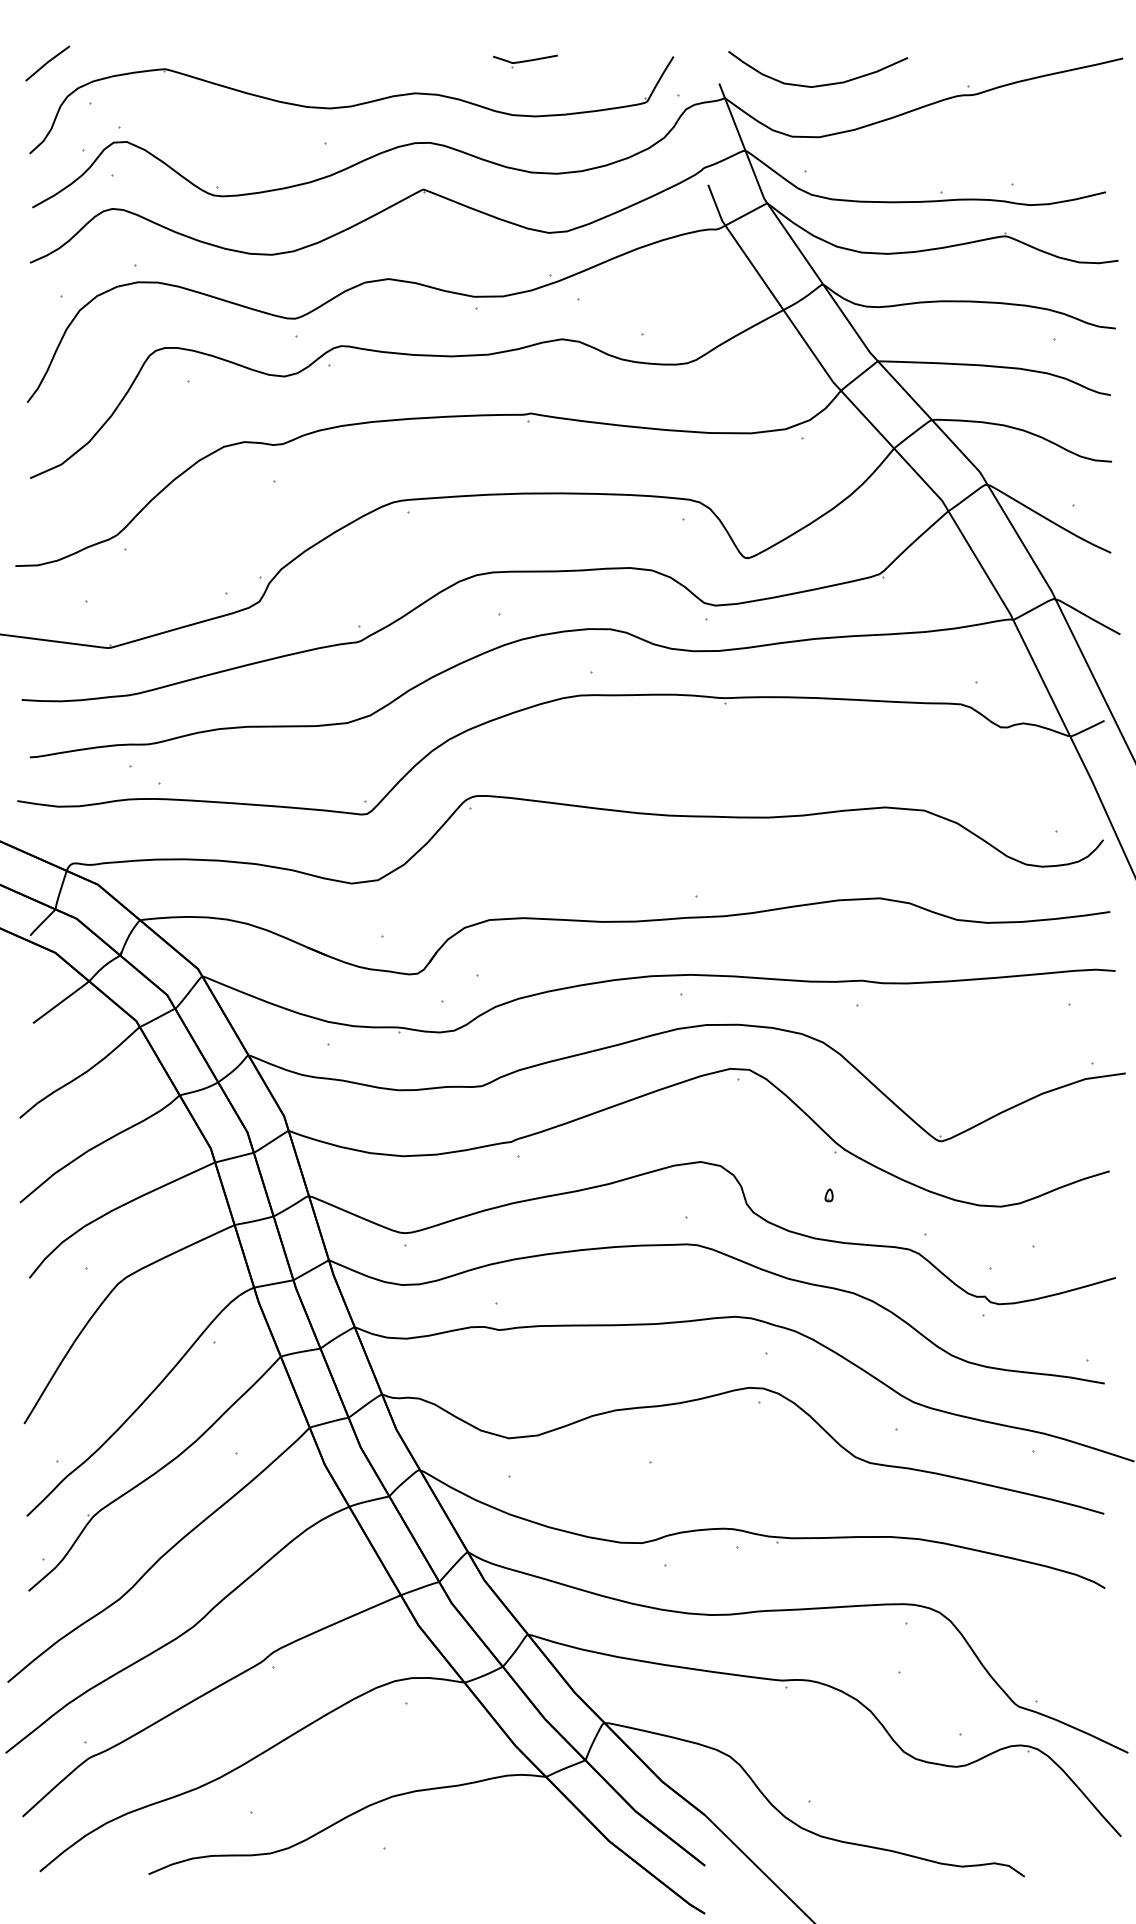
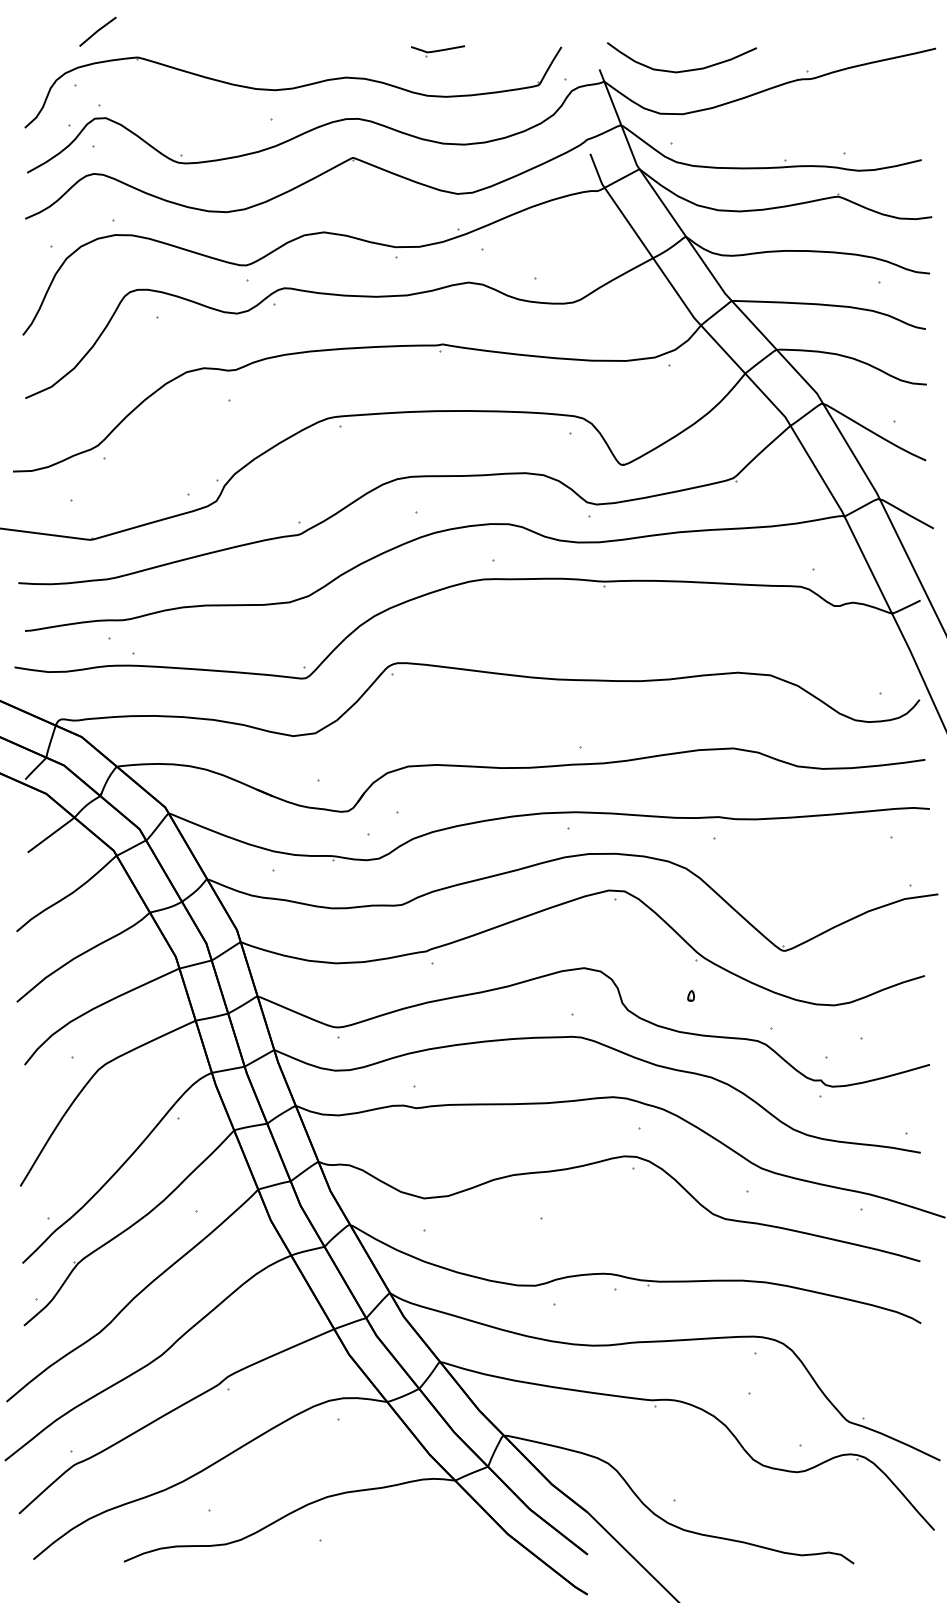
line: (47, 63) -> (97, 31), moved

